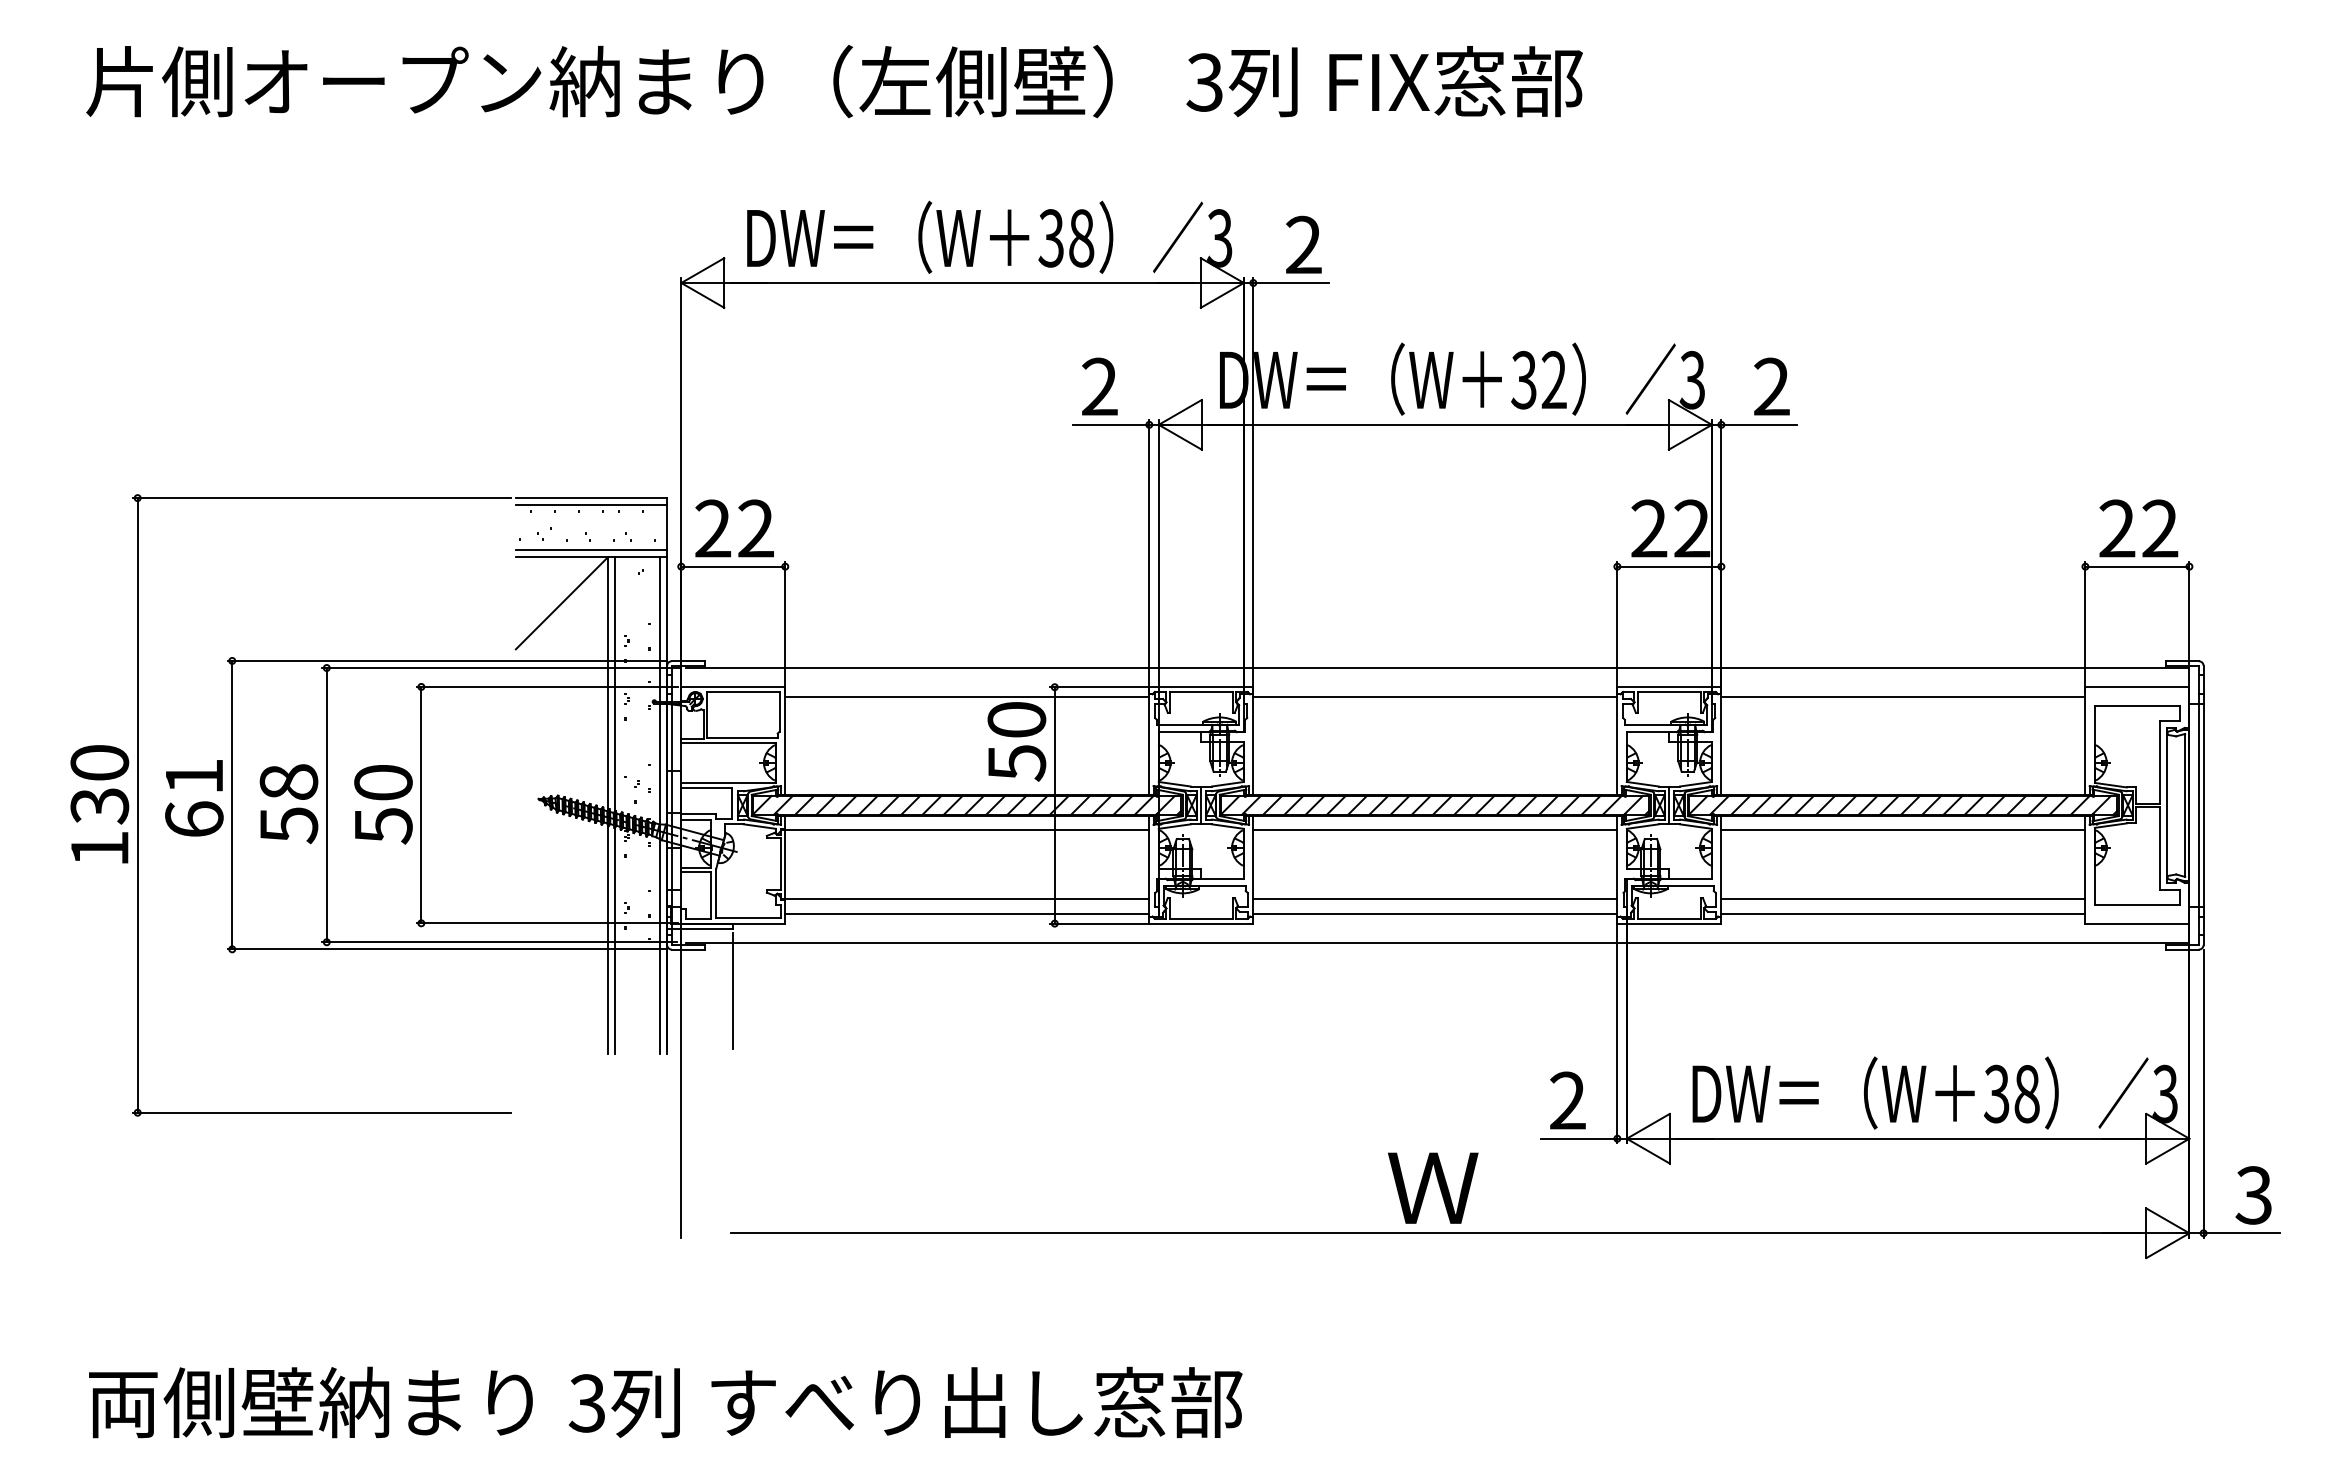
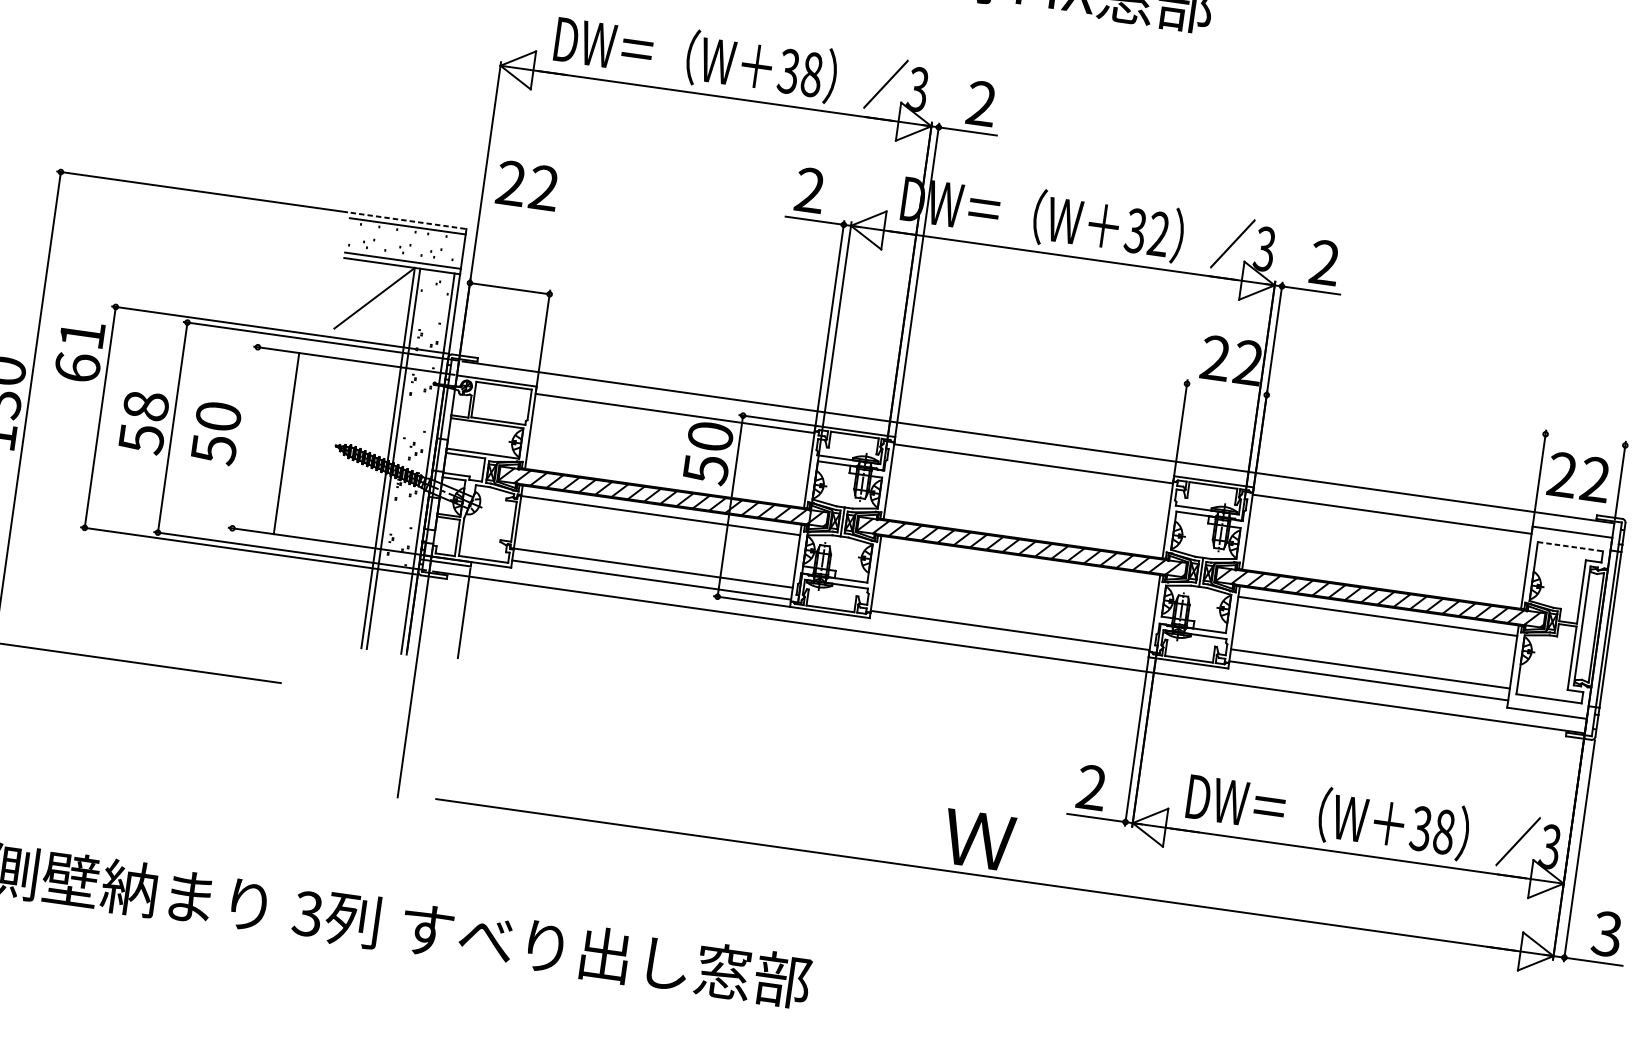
line: (591, 498) -> (408, 221), solid -> dashed
text: (734, 528) -> (527, 185), moved
text: (2138, 528) -> (1578, 477), moved
line: (1669, 566) -> (1227, 389), removed
line: (2137, 566) -> (1585, 439), removed
line: (2137, 706) -> (1570, 546), solid -> dashed
text: (194, 798) -> (80, 351), moved
line: (421, 804) -> (286, 443), moved
line: (1435, 830) -> (1019, 566), removed
line: (1435, 898) -> (1012, 618), removed

